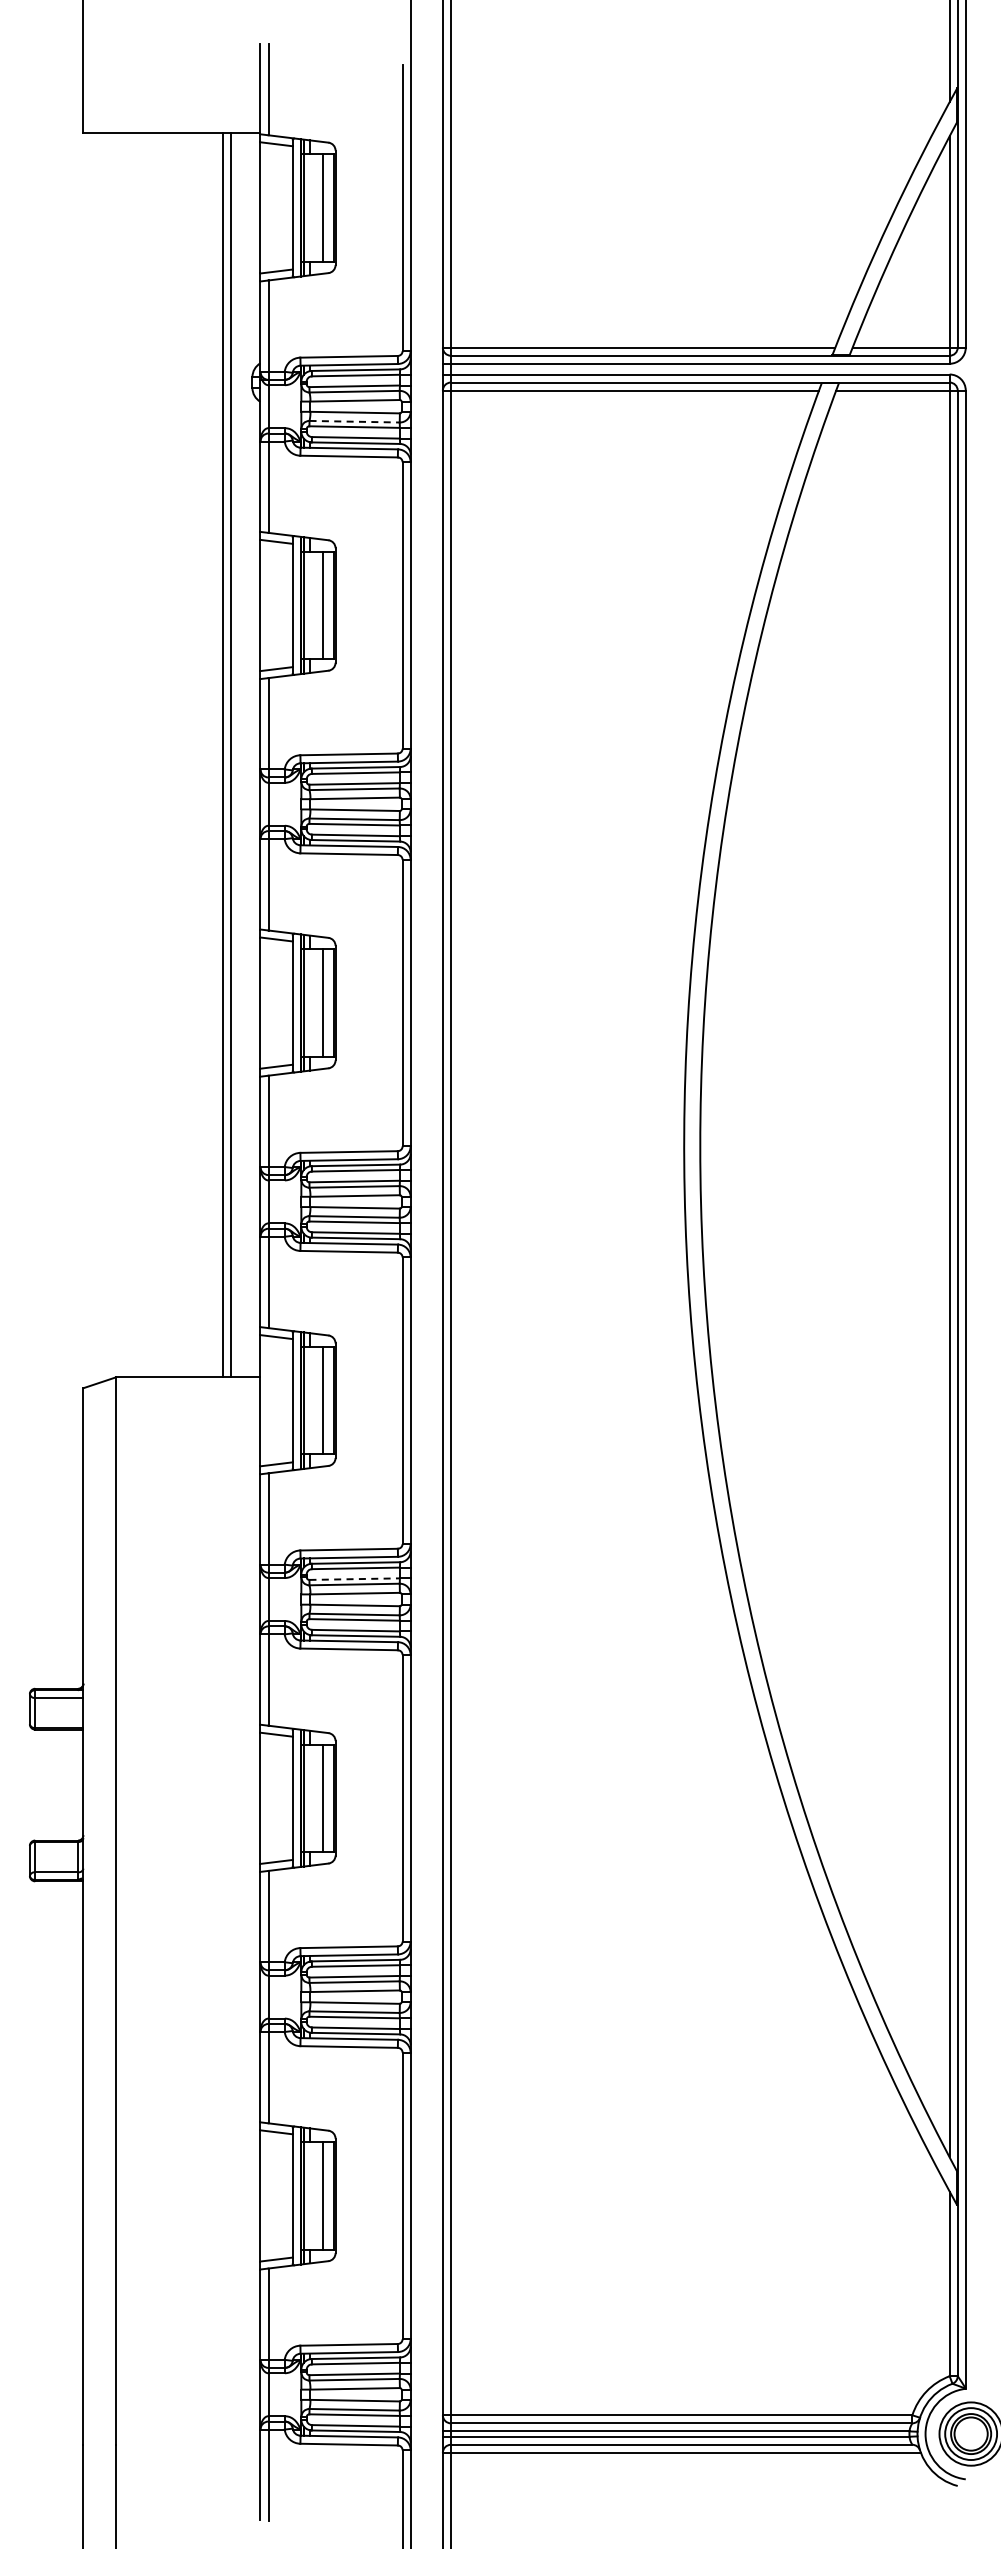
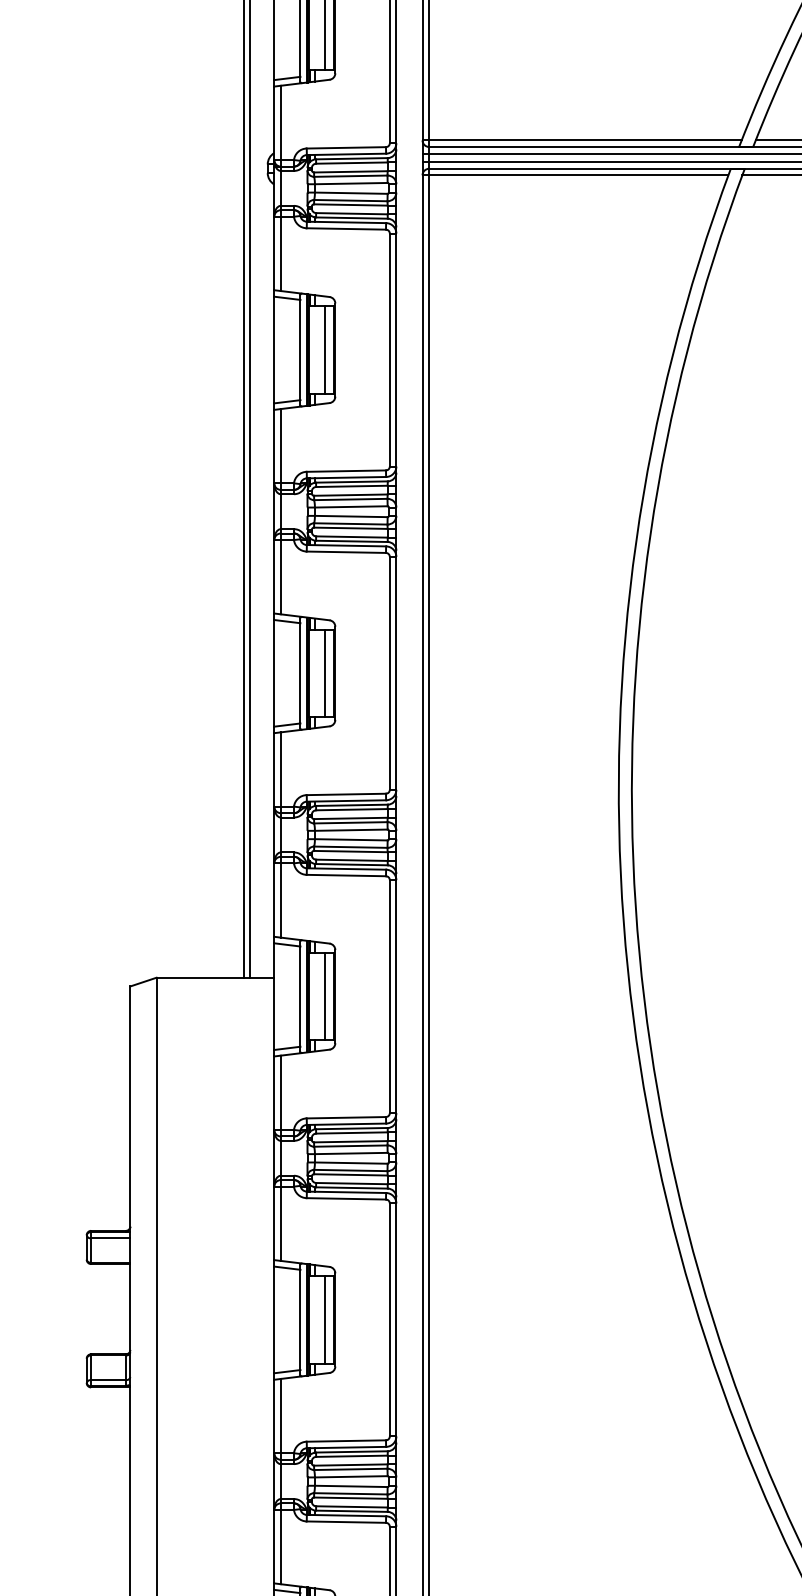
line: (355, 421) -> (351, 200), dashed -> solid
line: (355, 1579) -> (351, 1142), dashed -> solid

